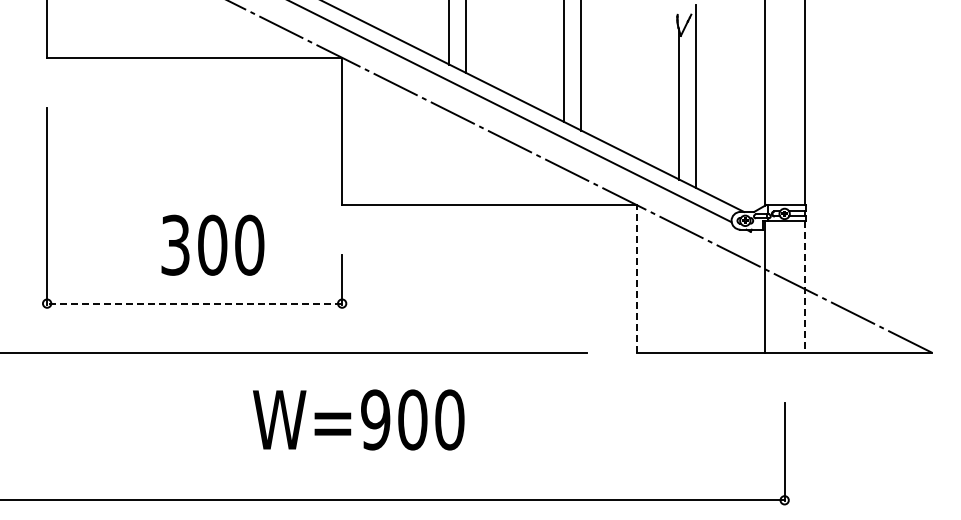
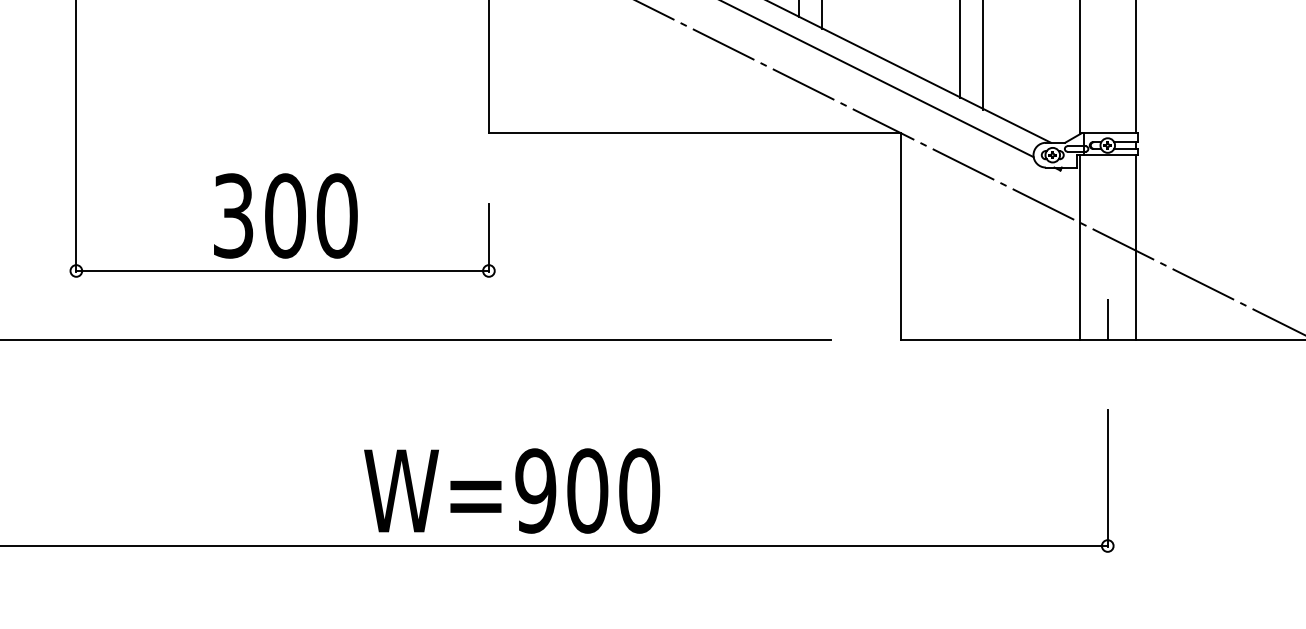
text: (212, 244) -> (285, 214), moved
line: (637, 279) -> (901, 237), dashed -> solid
line: (804, 286) -> (1135, 247), dashed -> solid
line: (194, 303) -> (282, 270), dashed -> solid
line: (784, 337) -> (1107, 318), added
text: (358, 419) -> (511, 490), moved

